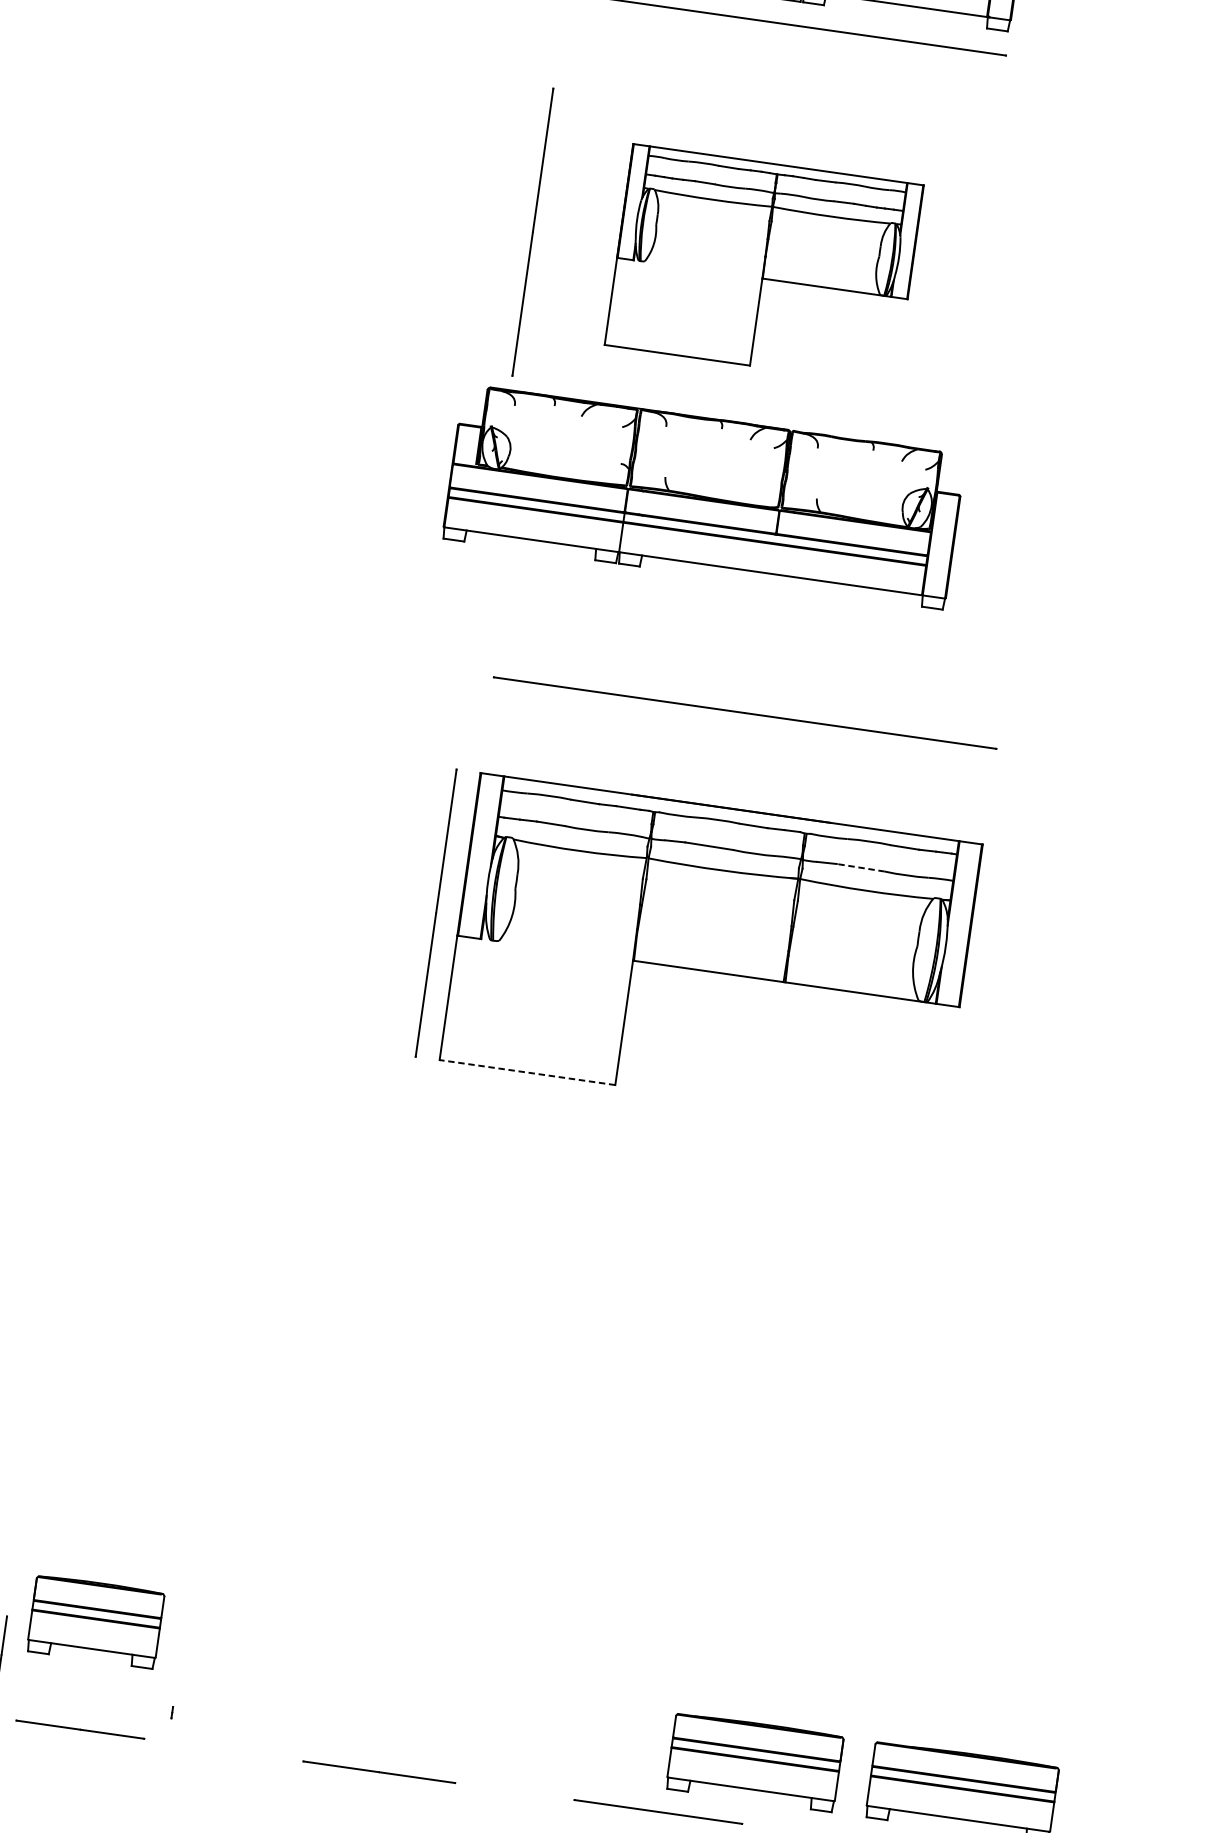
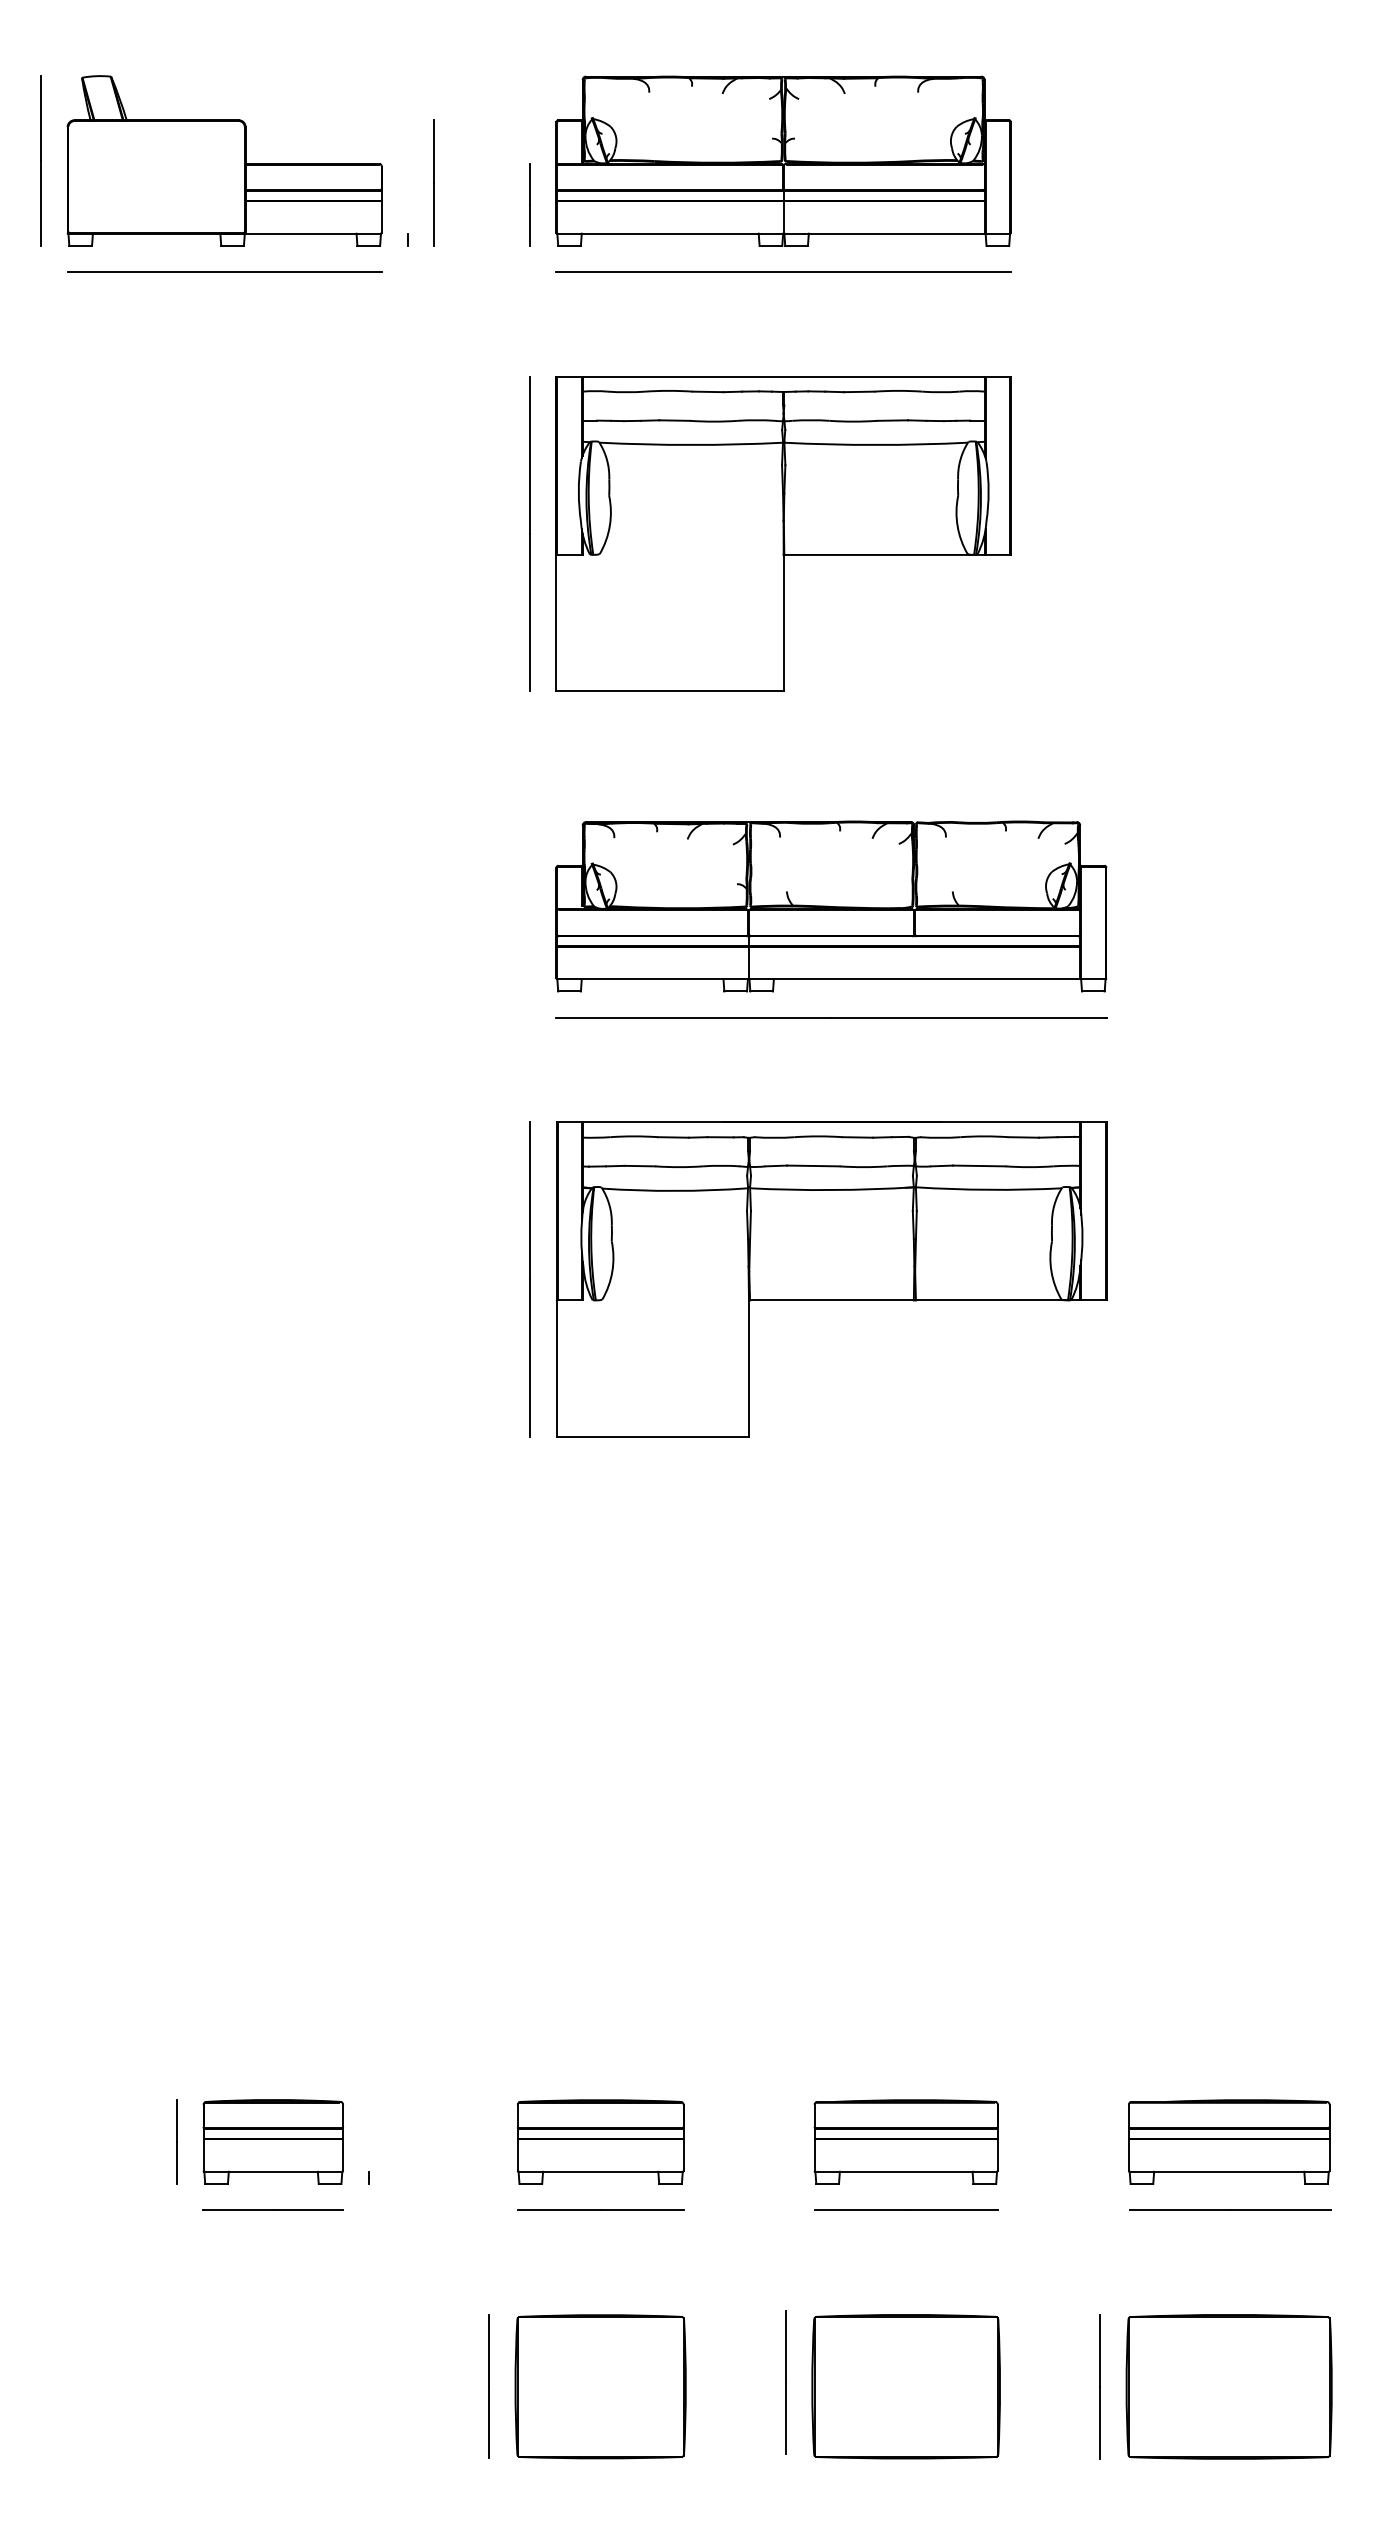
part: (764, 264) -> (783, 533), size x1.43
part: (704, 496) -> (831, 906), moved
line: (860, 867) -> (978, 1165), dashed -> solid
line: (527, 1072) -> (652, 1436), dashed -> solid
part: (95, 1621) -> (272, 2141), moved
part: (388, 1709) -> (600, 2141), added
part: (754, 1761) -> (905, 2141), moved

